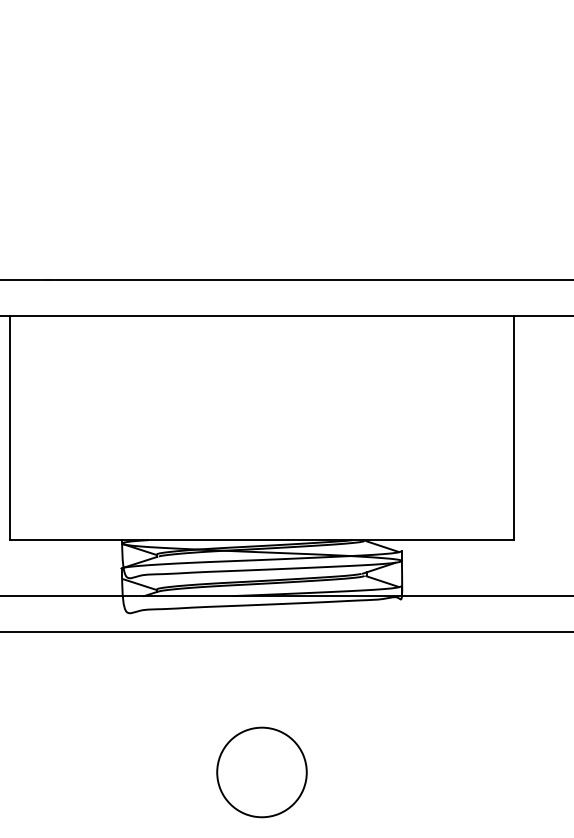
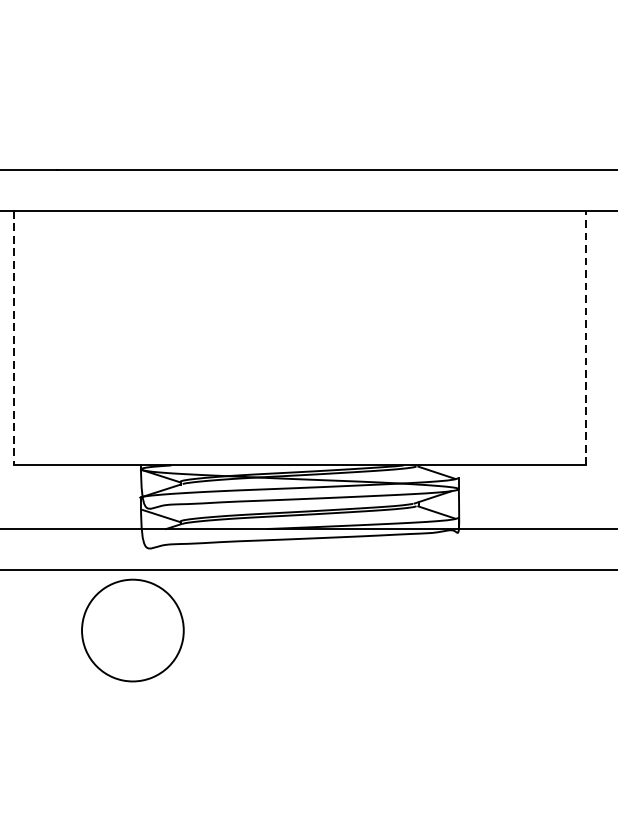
line: (10, 428) -> (14, 338), solid -> dashed
line: (513, 428) -> (585, 338), solid -> dashed
part: (261, 772) -> (132, 630), moved

